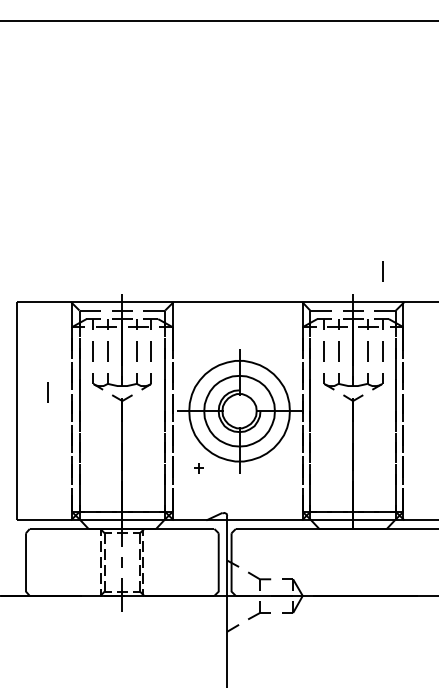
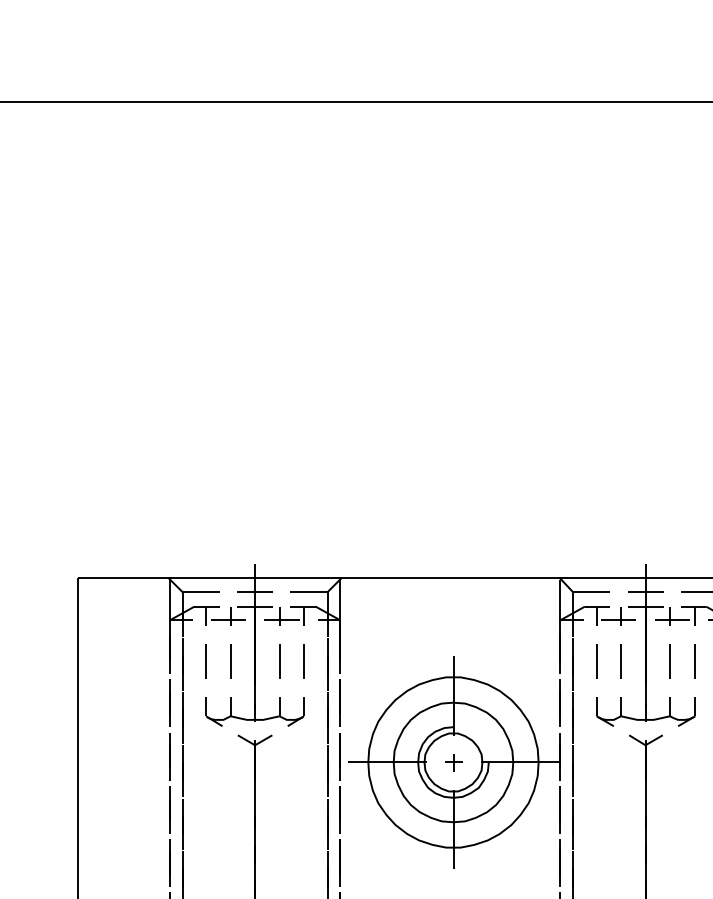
line: (382, 271) -> (695, 526), removed
line: (47, 392) -> (128, 730), removed
part: (198, 468) -> (453, 762), moved

